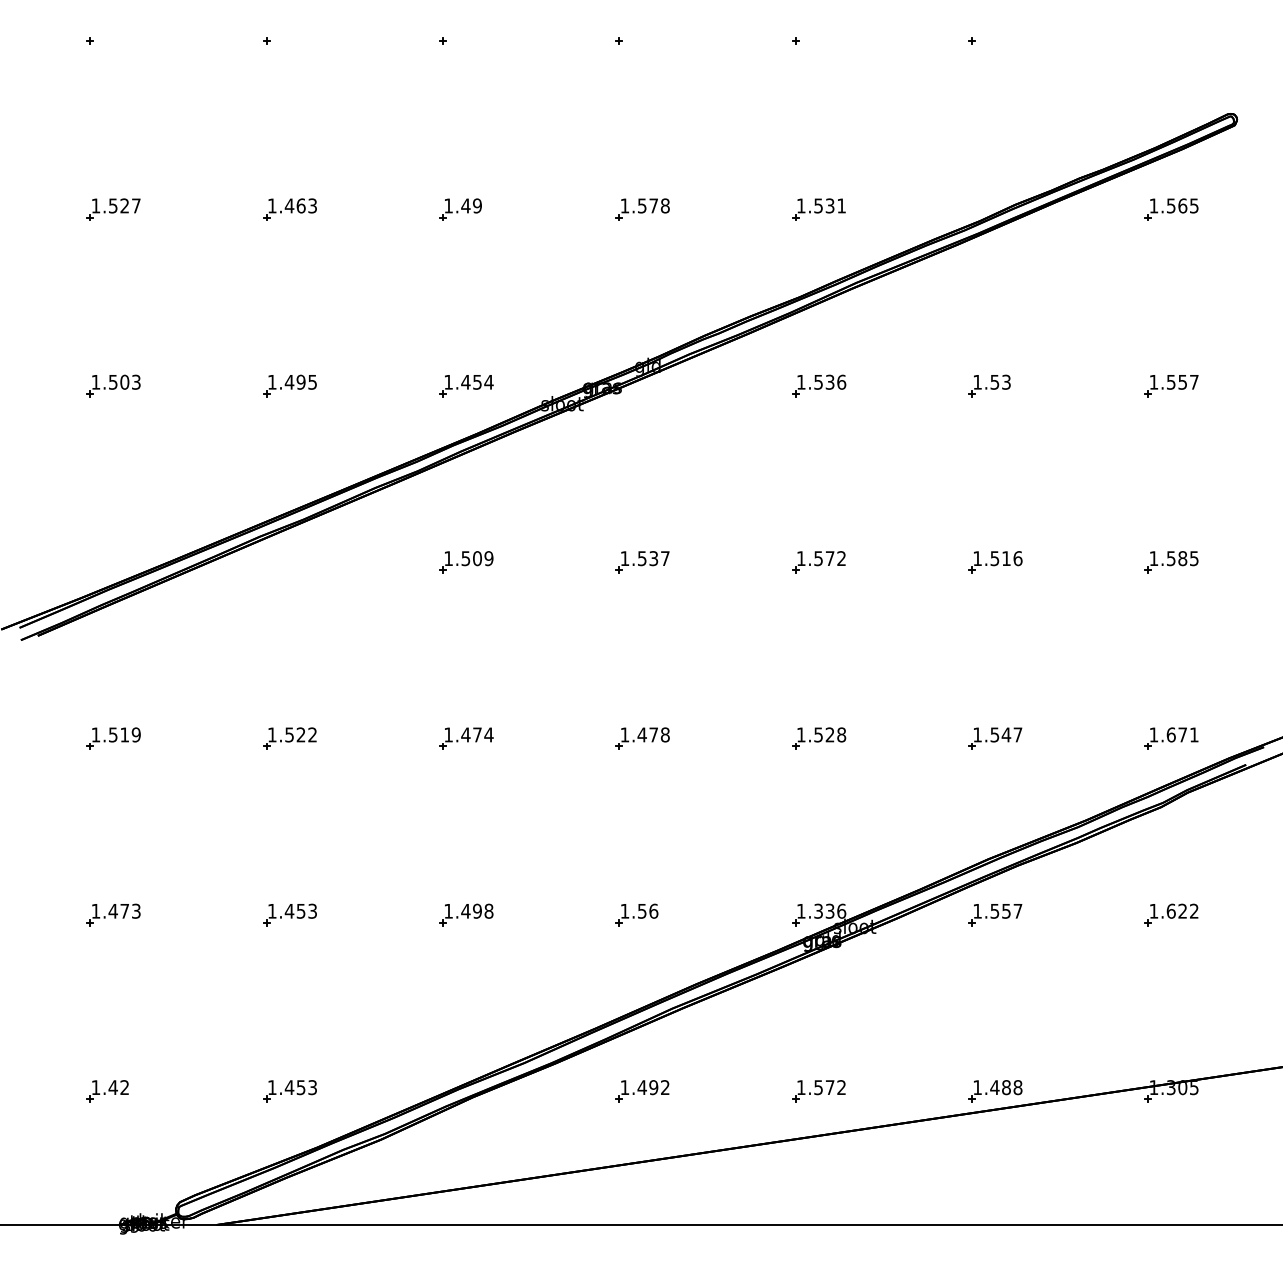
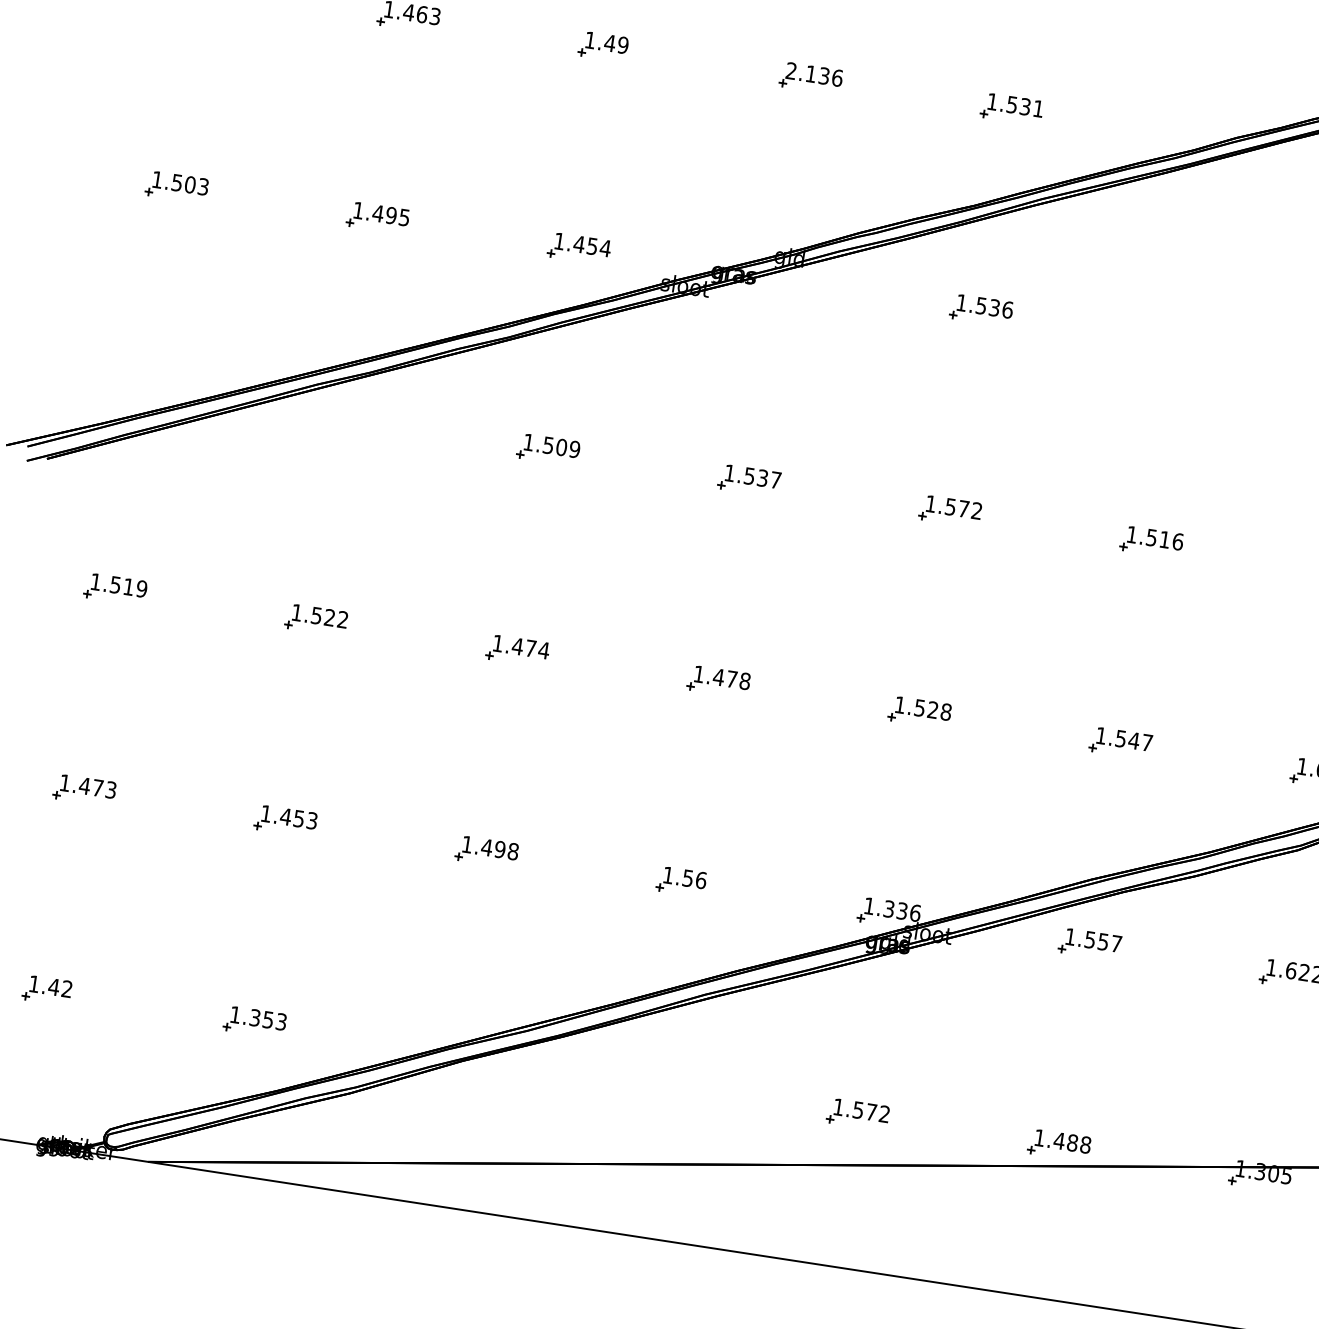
text: (644, 205) -> (813, 73), 1.578 -> 2.136
part: (989, 385) -> (1175, 339), removed
text: (289, 1087) -> (255, 1017), 1.453 -> 1.353
part: (642, 1091) -> (656, 1083), removed

